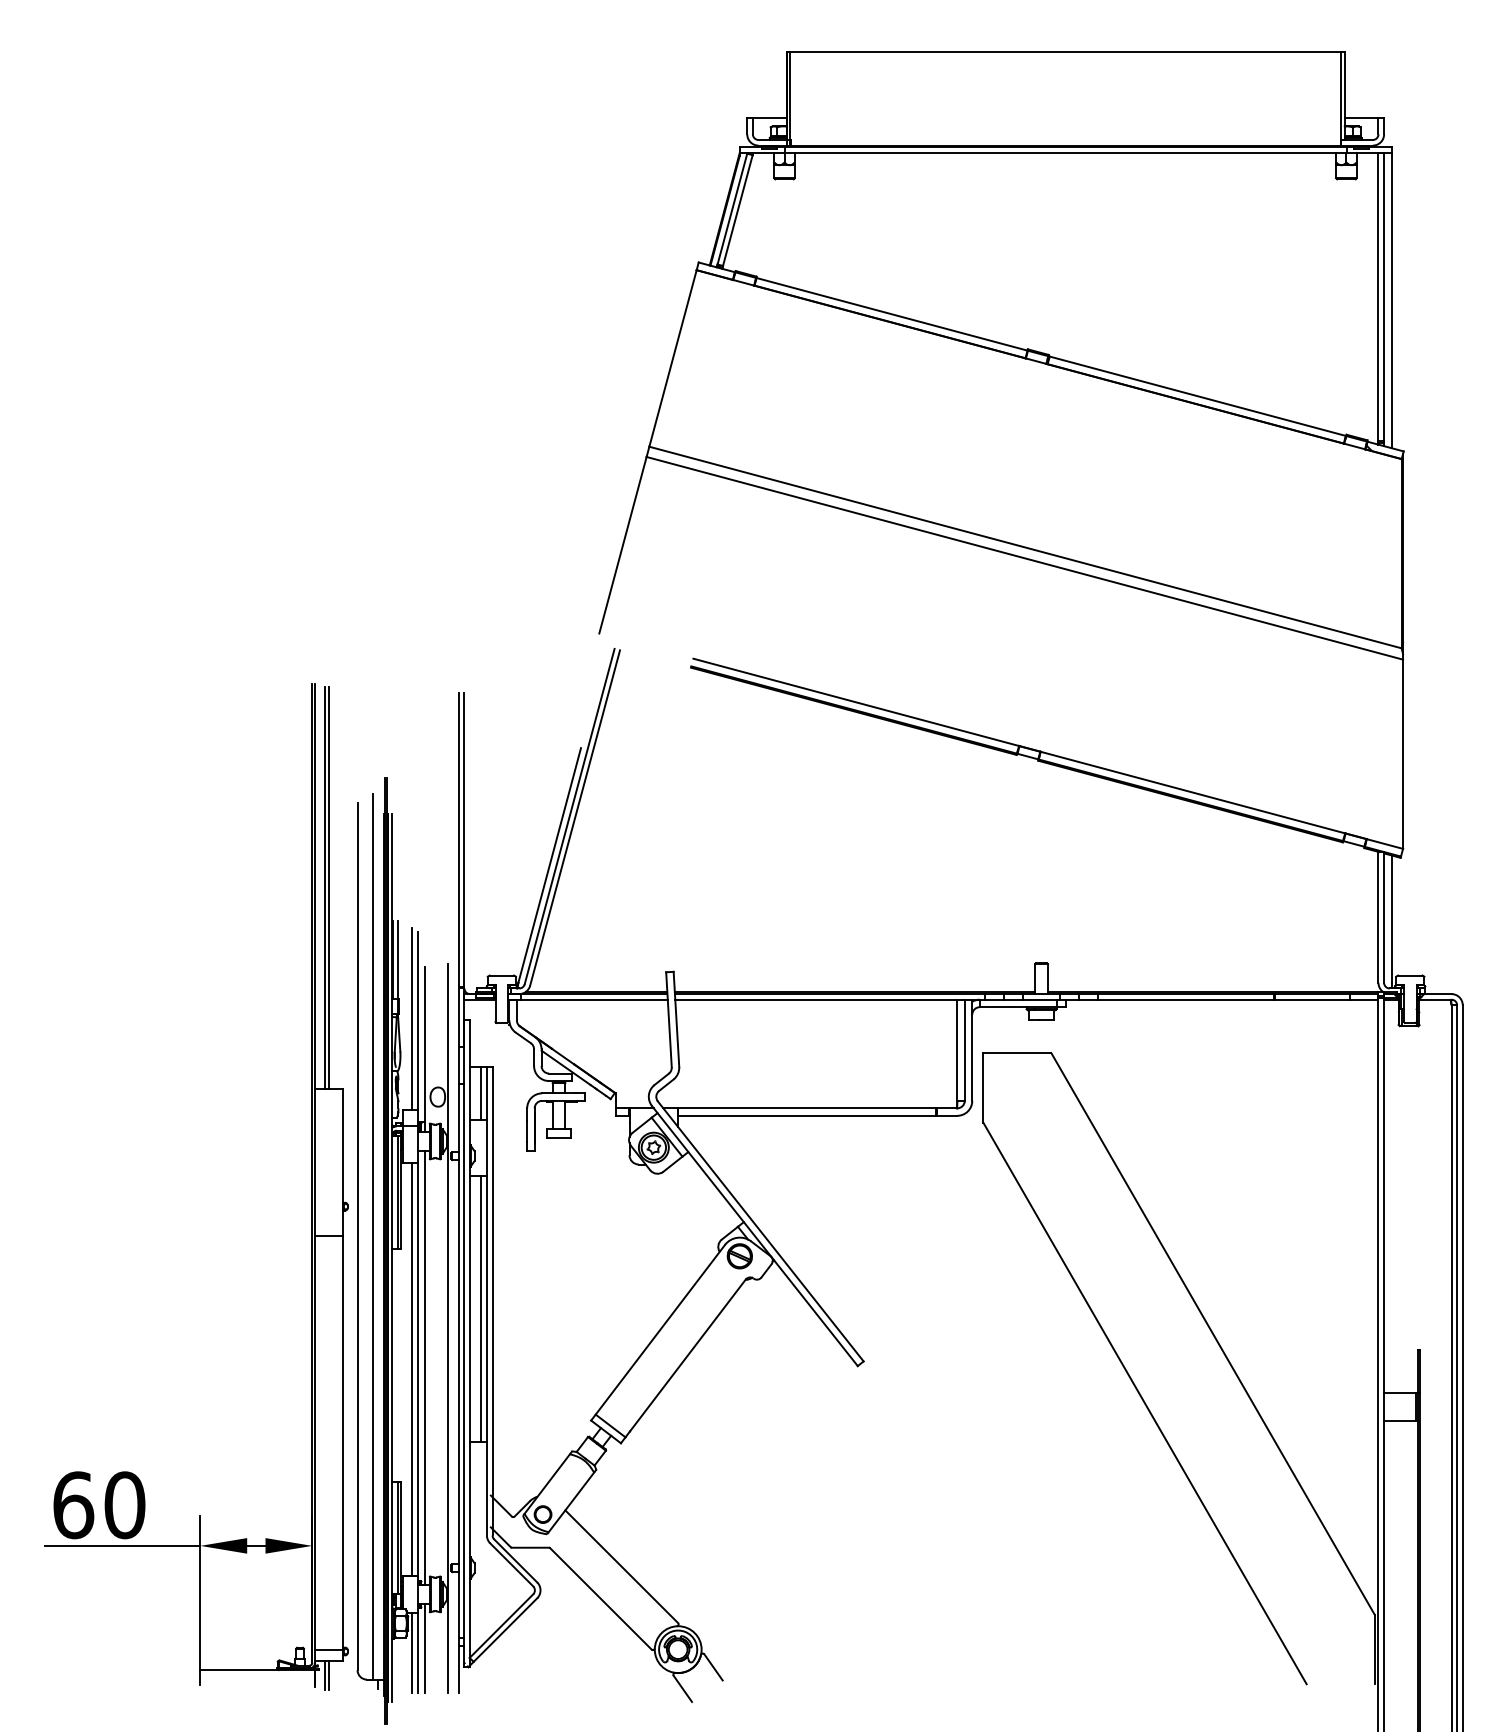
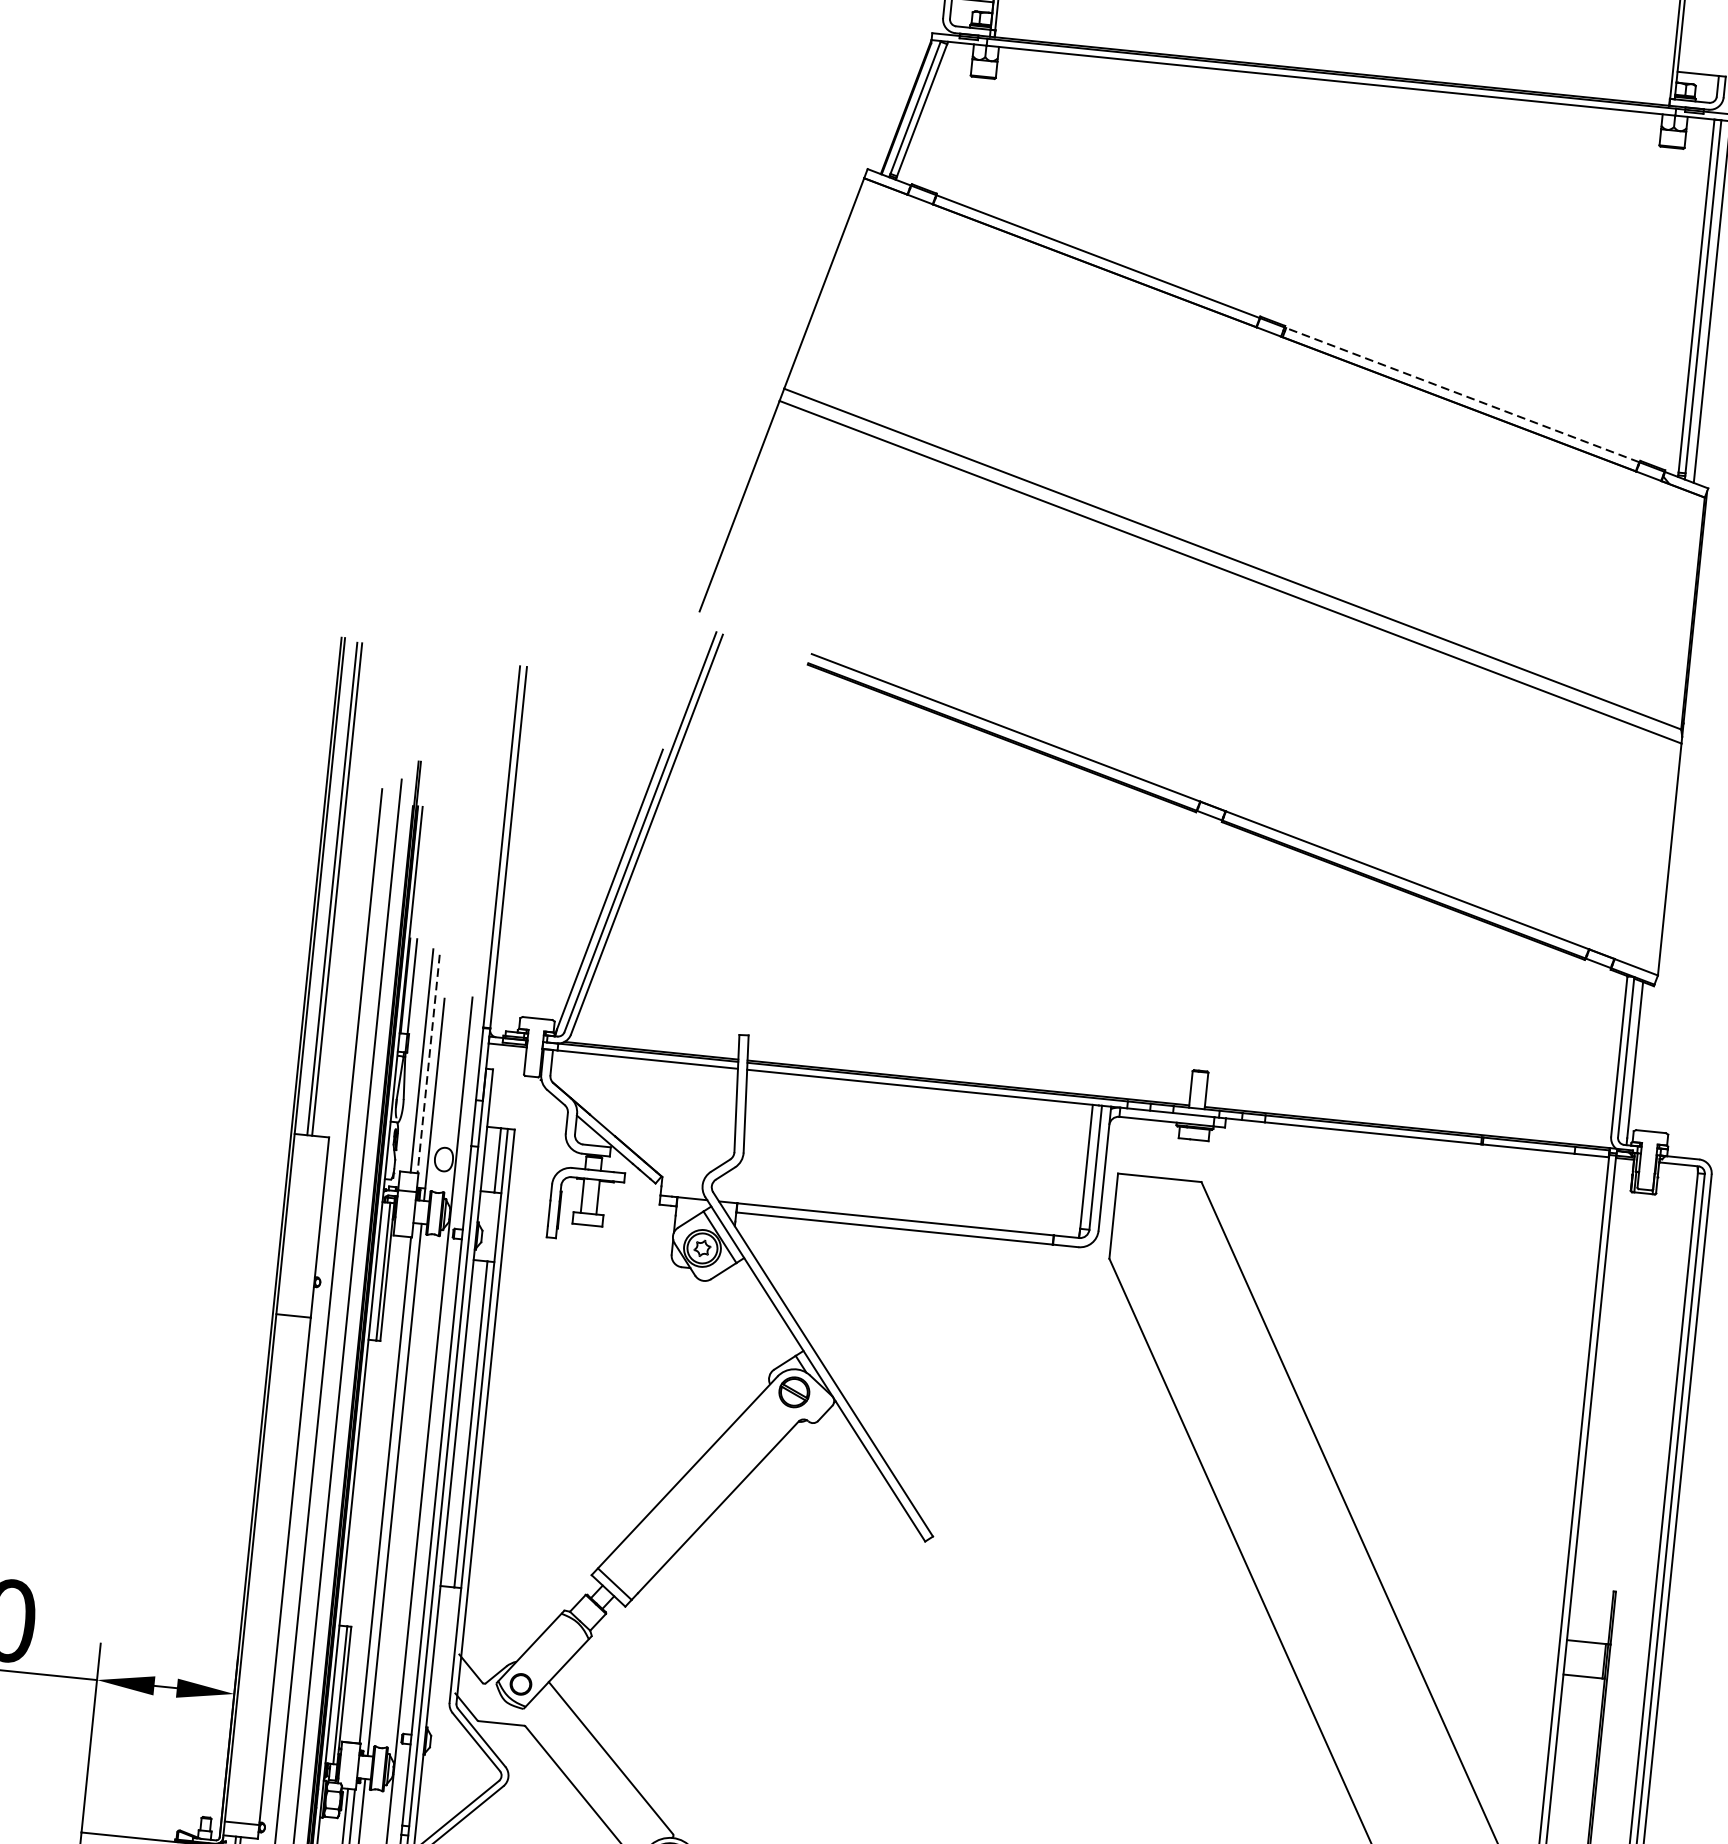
line: (1197, 396) -> (1462, 395), solid -> dashed
line: (417, 1021) -> (428, 1064), solid -> dashed
line: (412, 1368) -> (379, 1489), removed

